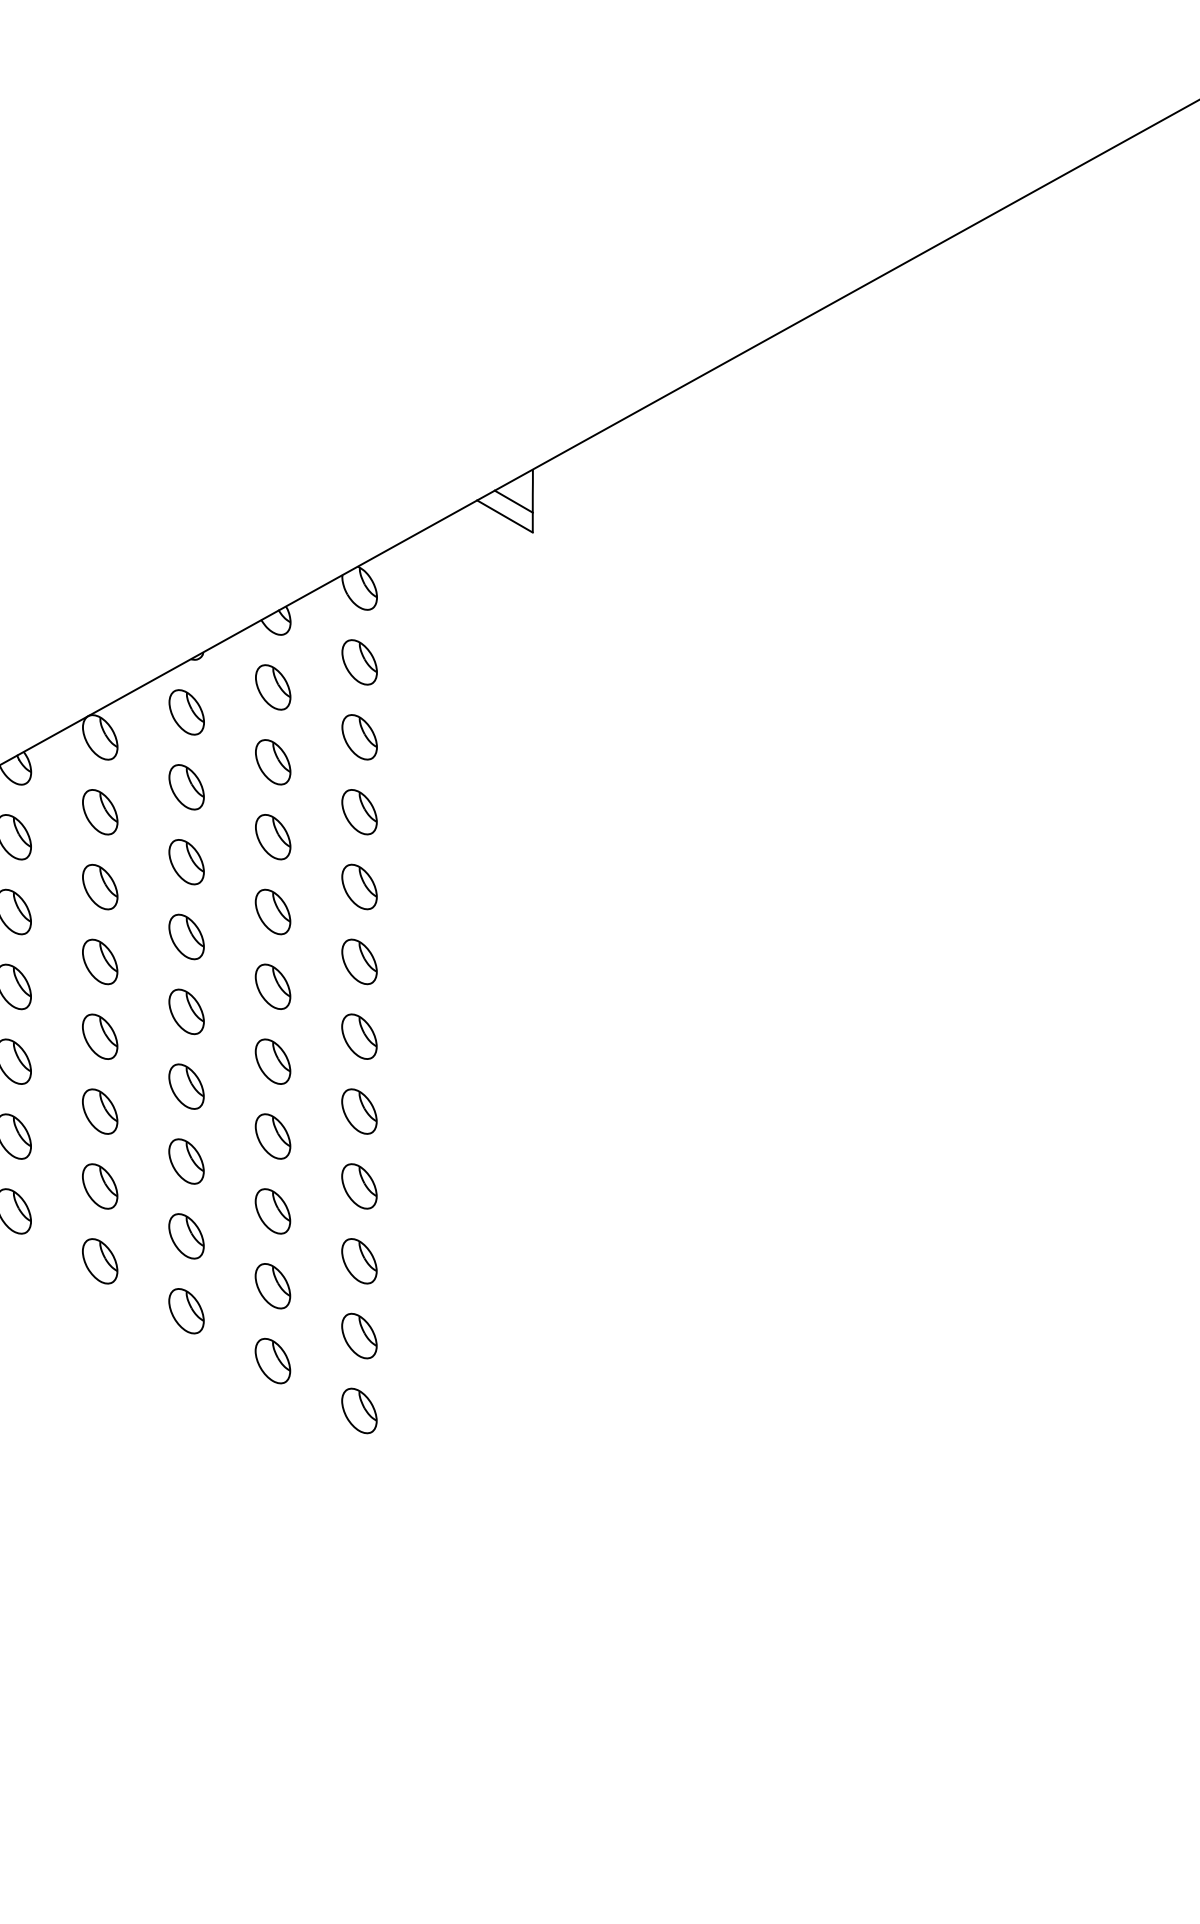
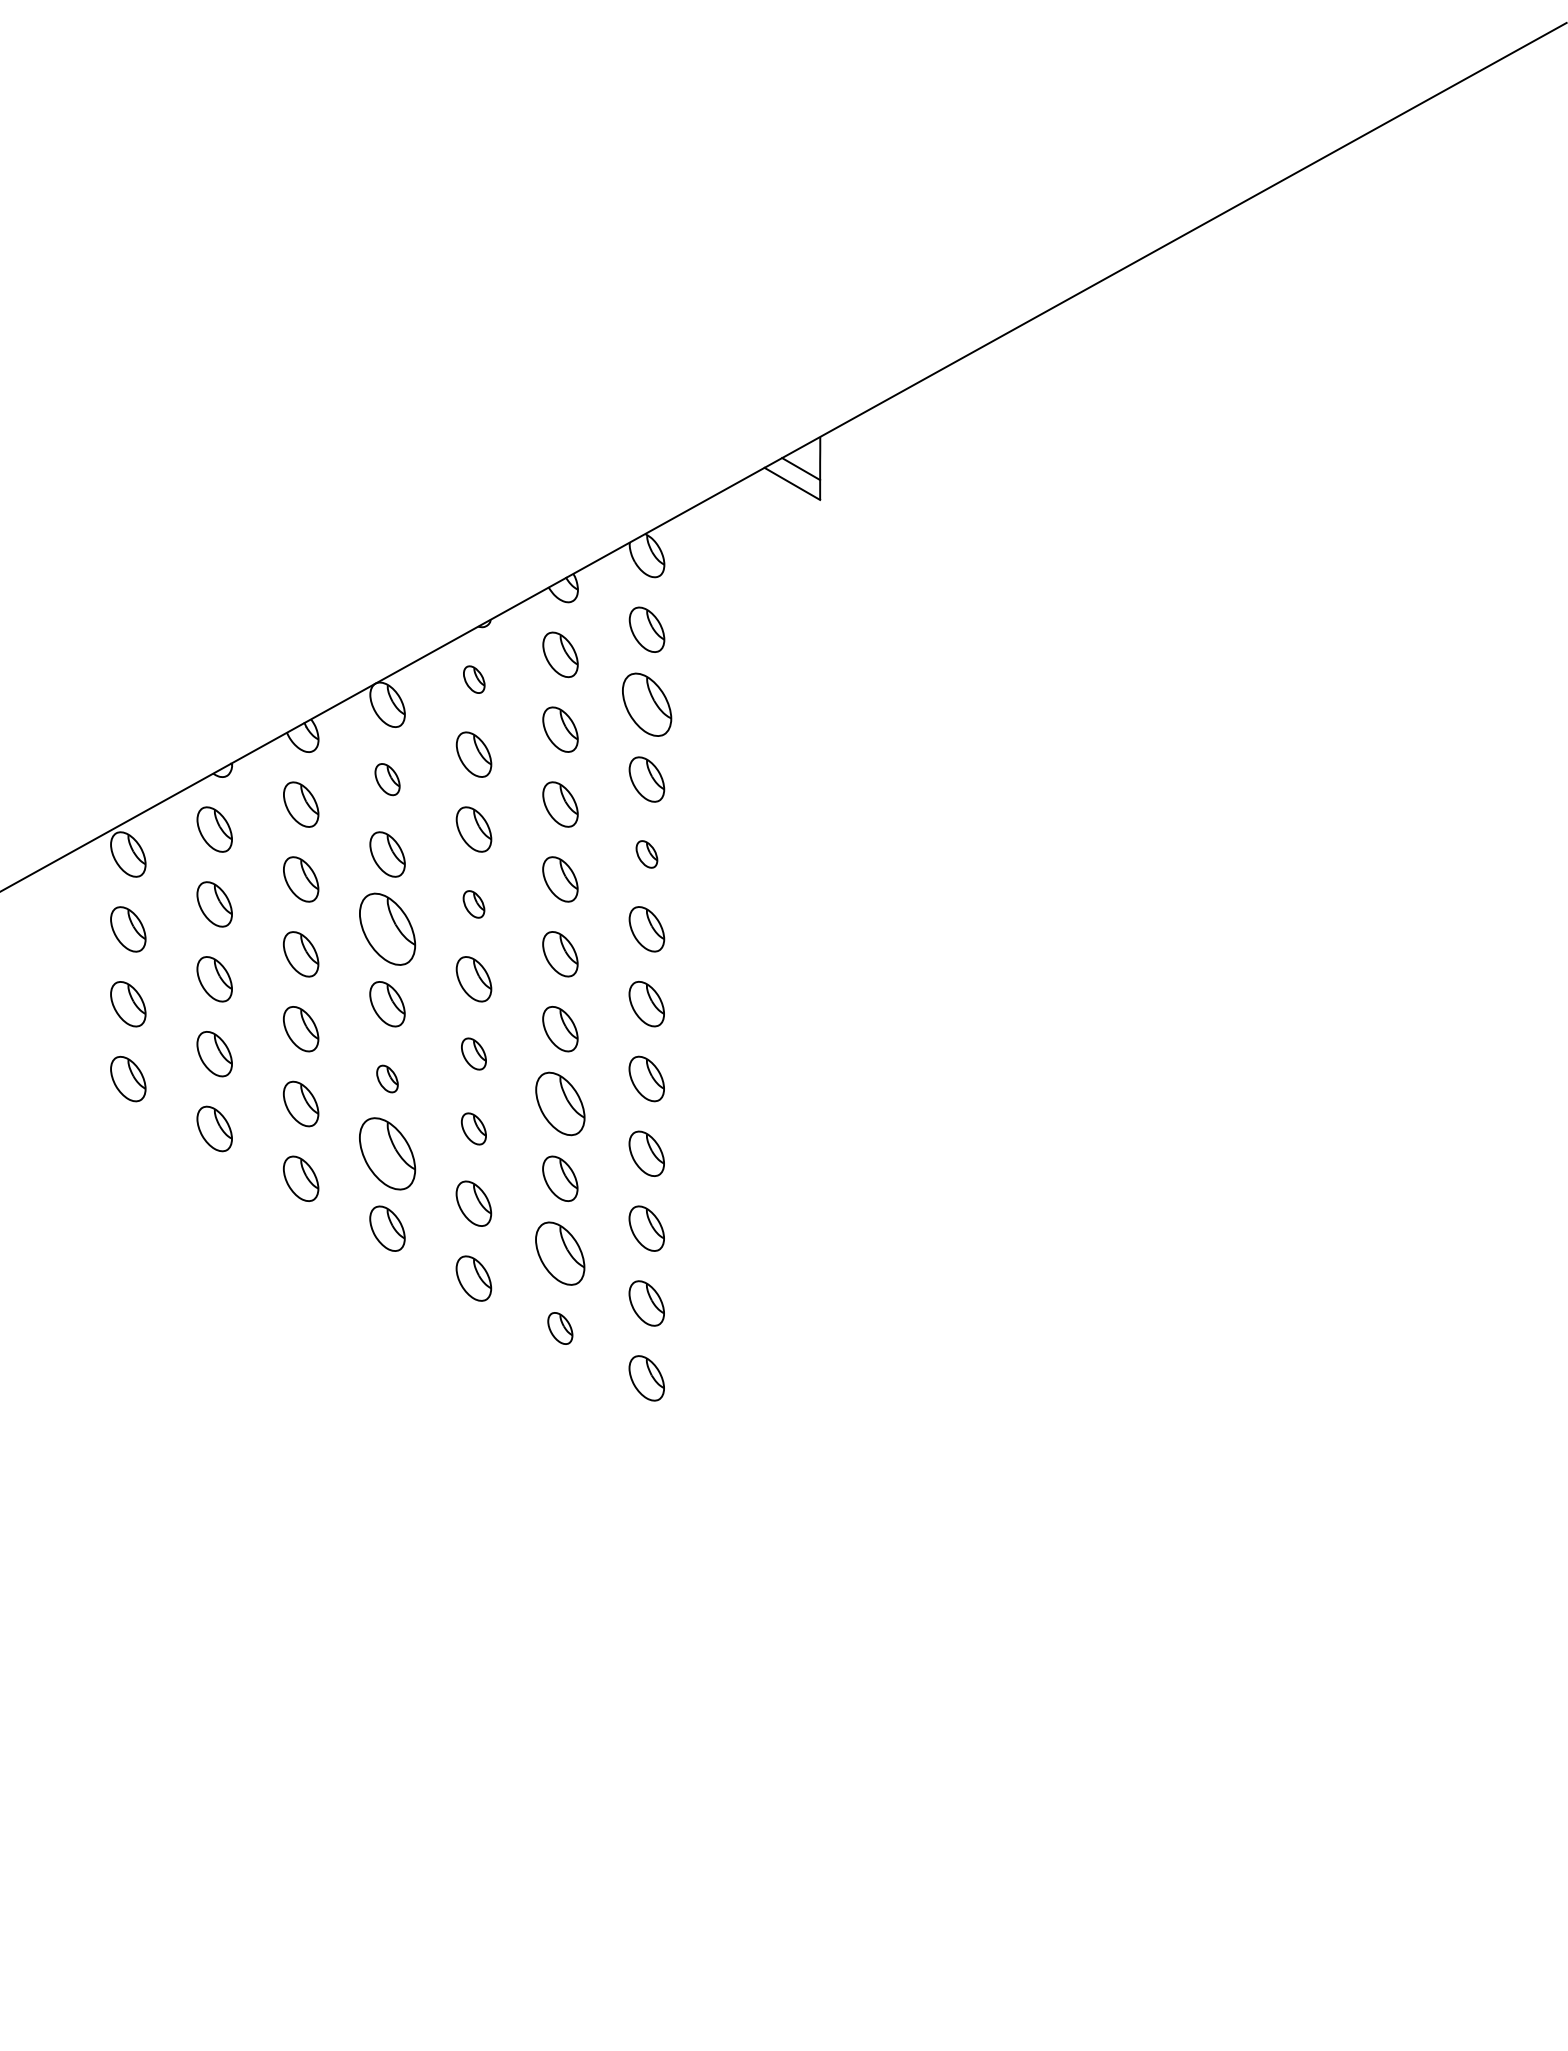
part: (187, 712) -> (474, 679), size x0.6
part: (359, 737) -> (646, 704), size x1.4
part: (100, 812) -> (387, 779), size x0.7
part: (359, 887) -> (646, 854), size x0.6
part: (186, 937) -> (473, 904), size x0.6
part: (100, 962) -> (387, 929), size x1.6
part: (186, 1086) -> (473, 1053), size x0.7
part: (100, 1111) -> (387, 1078), size x0.6
part: (273, 1136) -> (560, 1103), size x1.4
part: (186, 1161) -> (473, 1128), size x0.7
part: (100, 1186) -> (387, 1153), size x1.6
part: (273, 1286) -> (560, 1253), size x1.4
part: (273, 1361) -> (560, 1328), size x0.7

